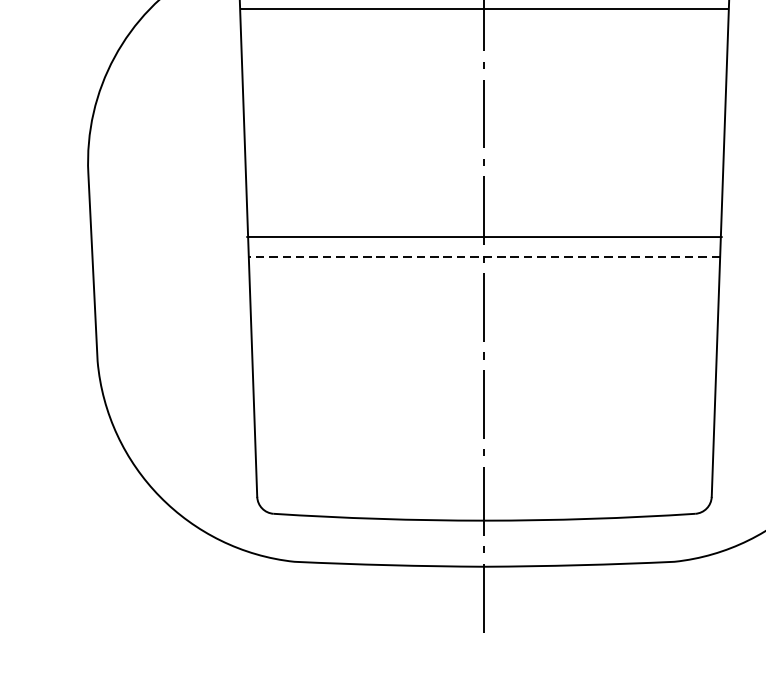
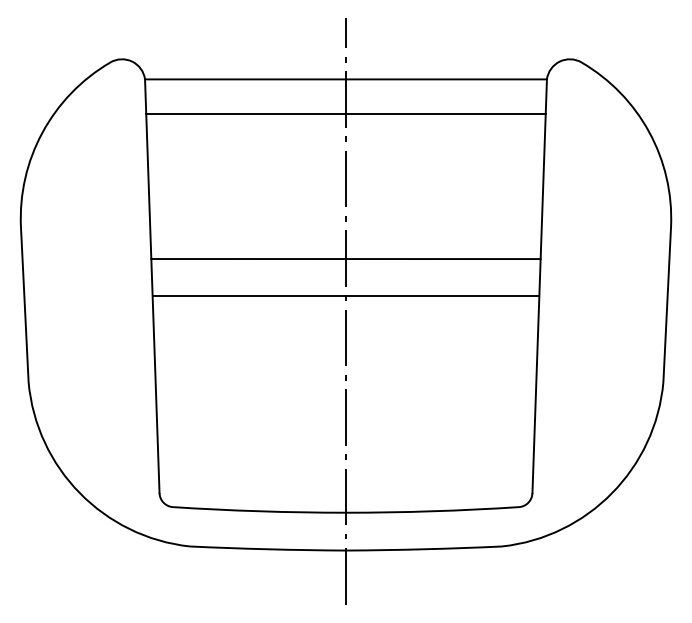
line: (483, 9) -> (345, 114), moved
line: (483, 237) -> (345, 259), moved
line: (483, 257) -> (345, 296), dashed -> solid

